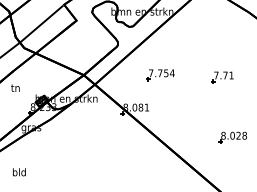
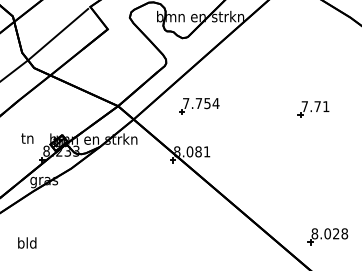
part: (160, 75) -> (199, 106), moved
text: (15, 87) -> (27, 137), moved
part: (232, 137) -> (327, 236), moved

